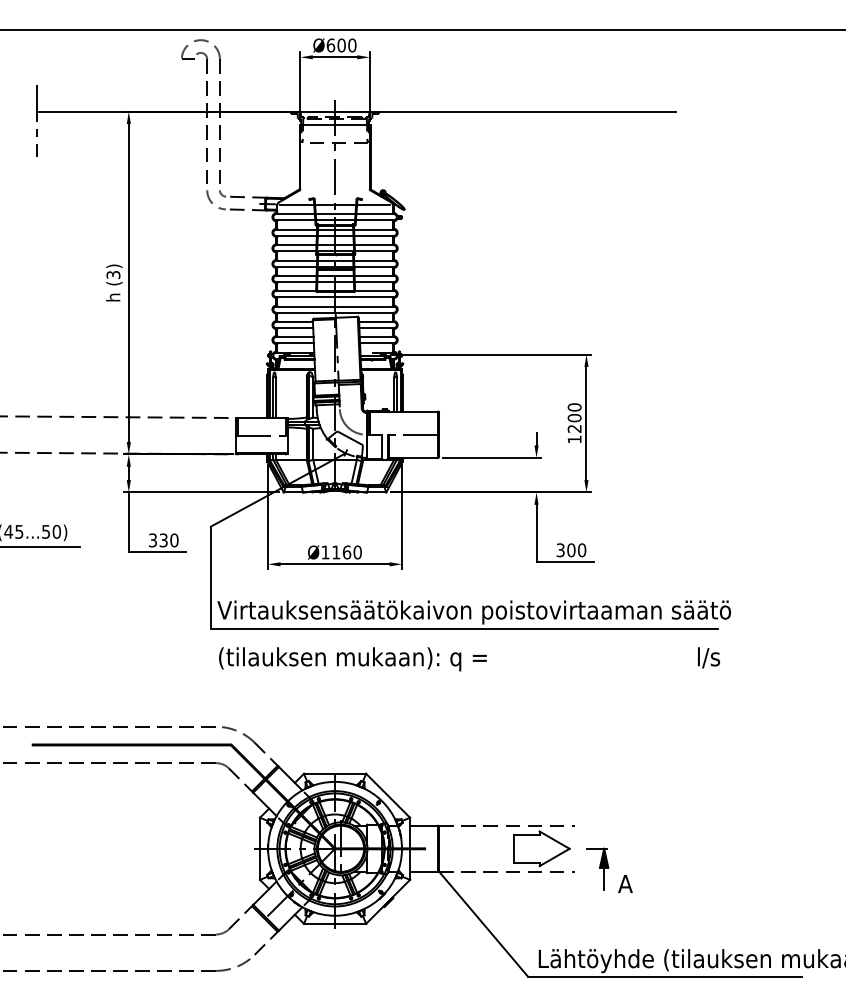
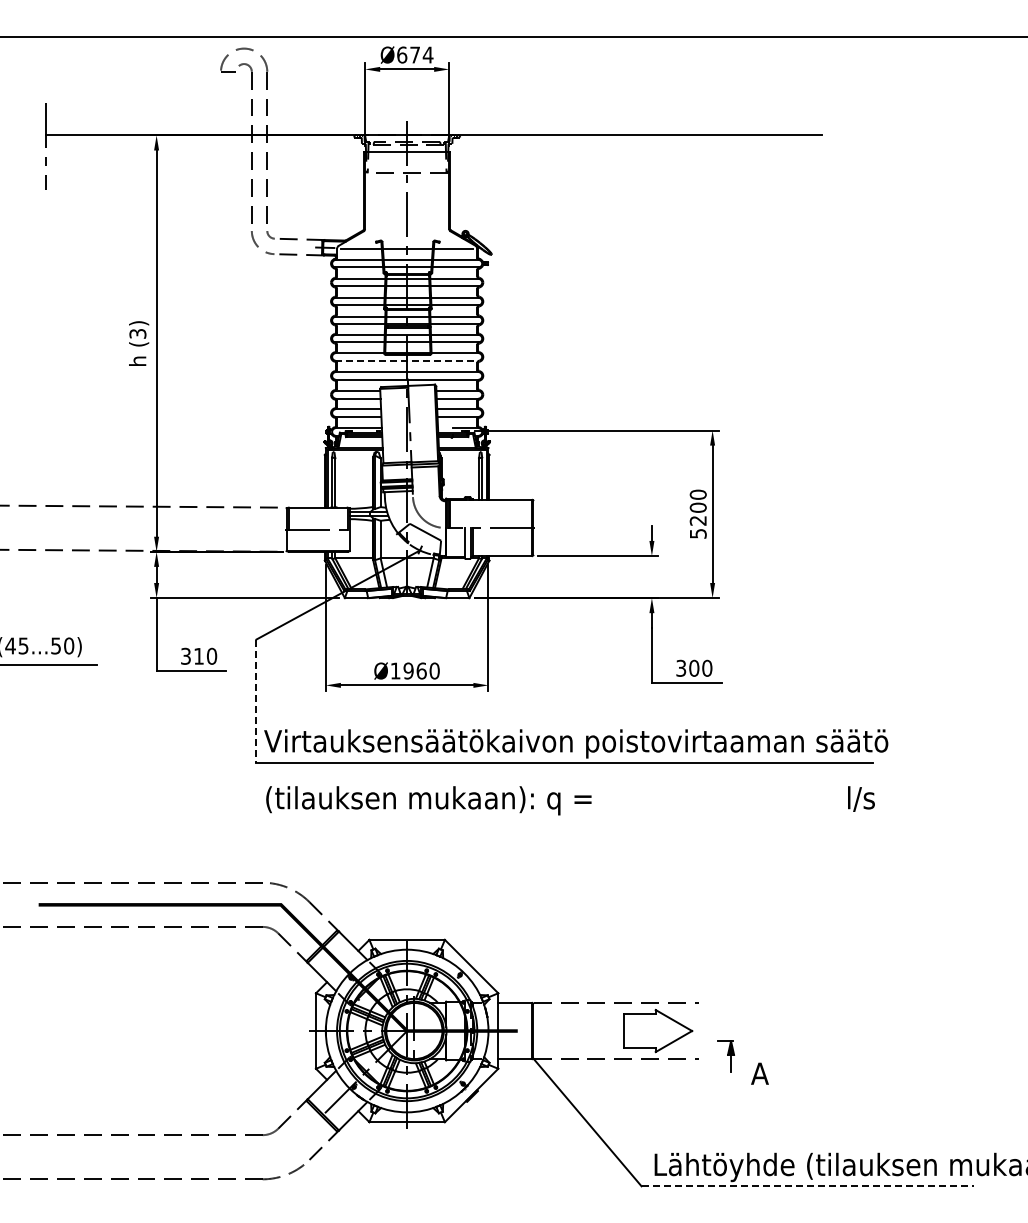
text: (346, 45) -> (421, 54), Ø600 -> Ø674
line: (335, 296) -> (407, 360), solid -> dashed
text: (574, 439) -> (698, 533), 1200 -> 5200
text: (163, 539) -> (198, 655), 330 -> 310
text: (336, 552) -> (408, 670), Ø1160 -> Ø1960
line: (211, 577) -> (256, 701), solid -> dashed
part: (597, 869) -> (726, 1056), size x0.6
line: (665, 976) -> (808, 1186), solid -> dashed

